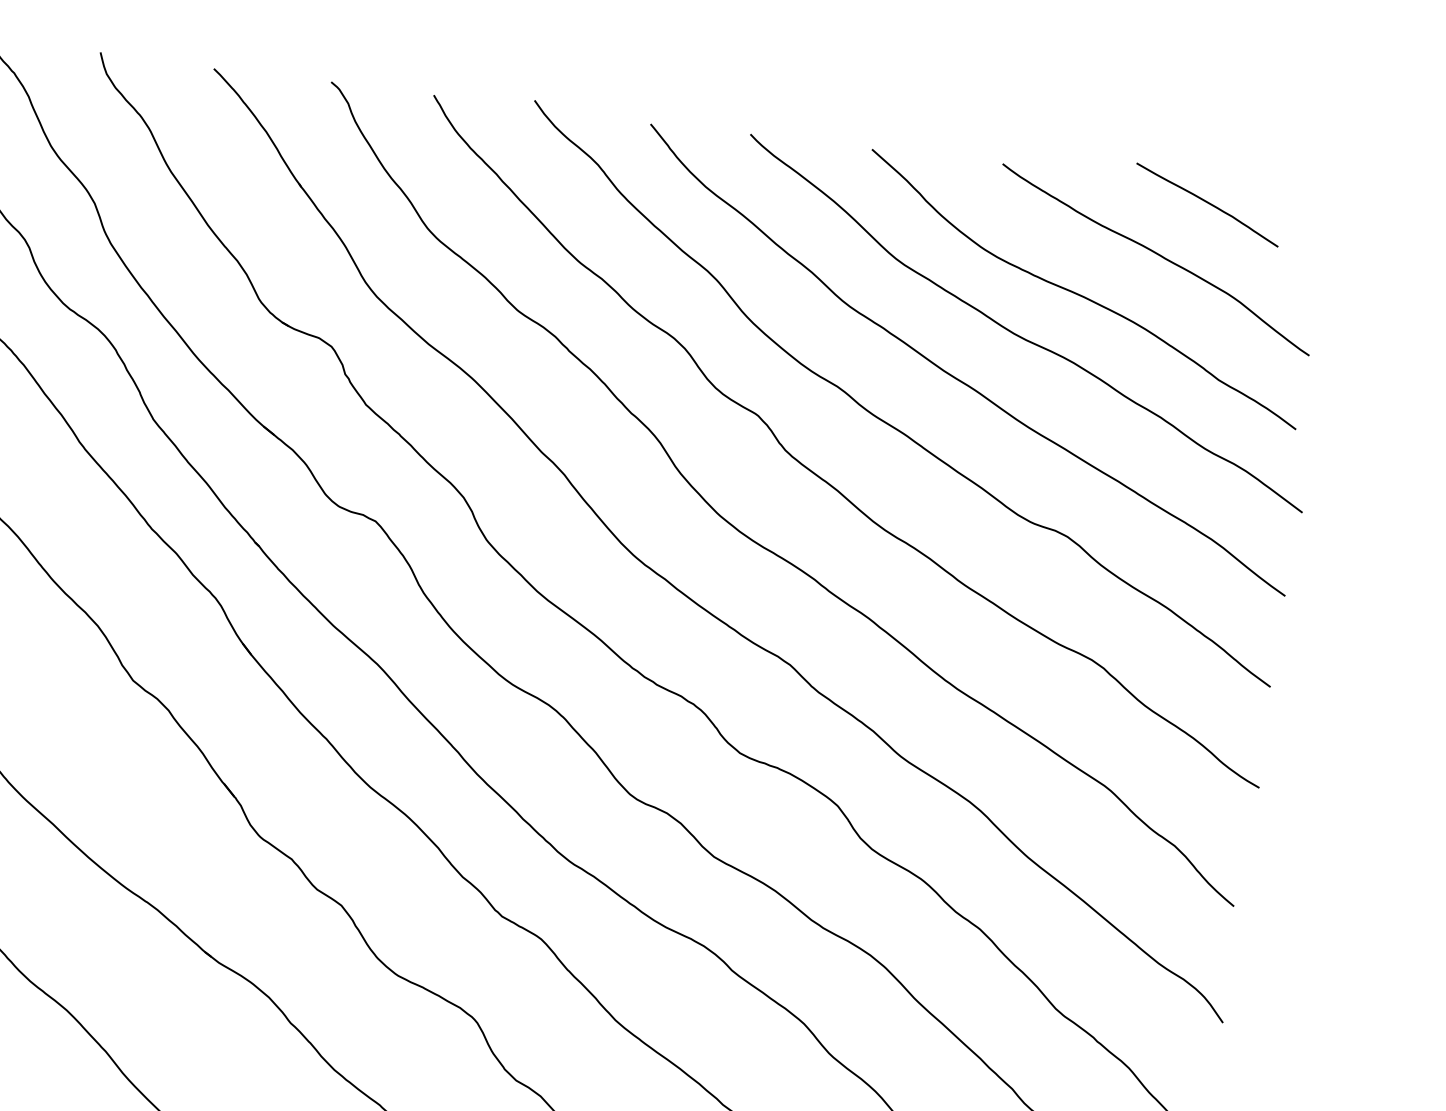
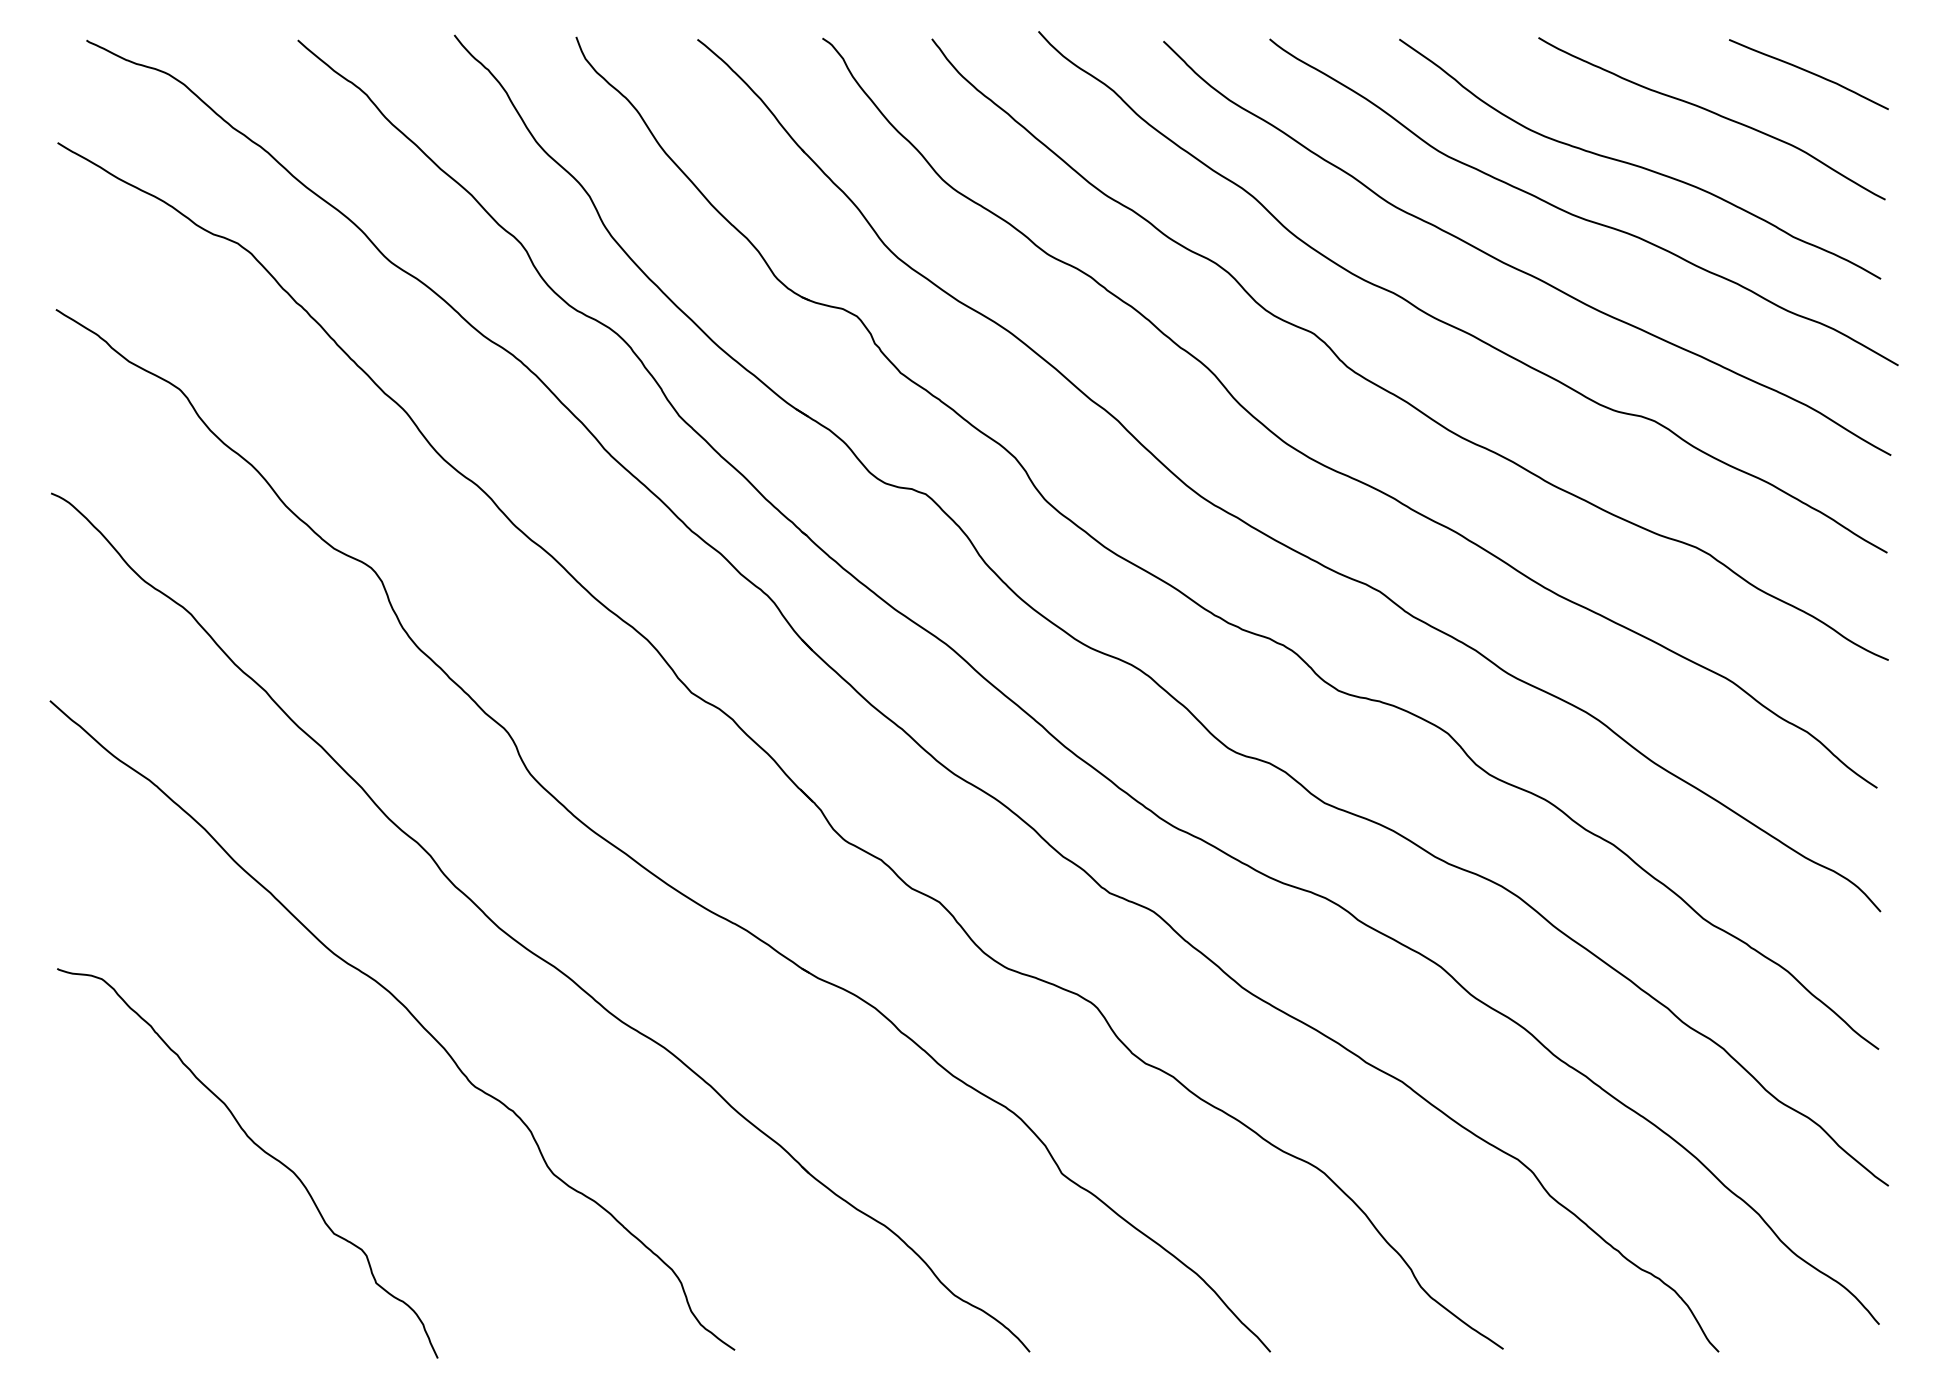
curve: (1208, 204) -> (1809, 73), moved

